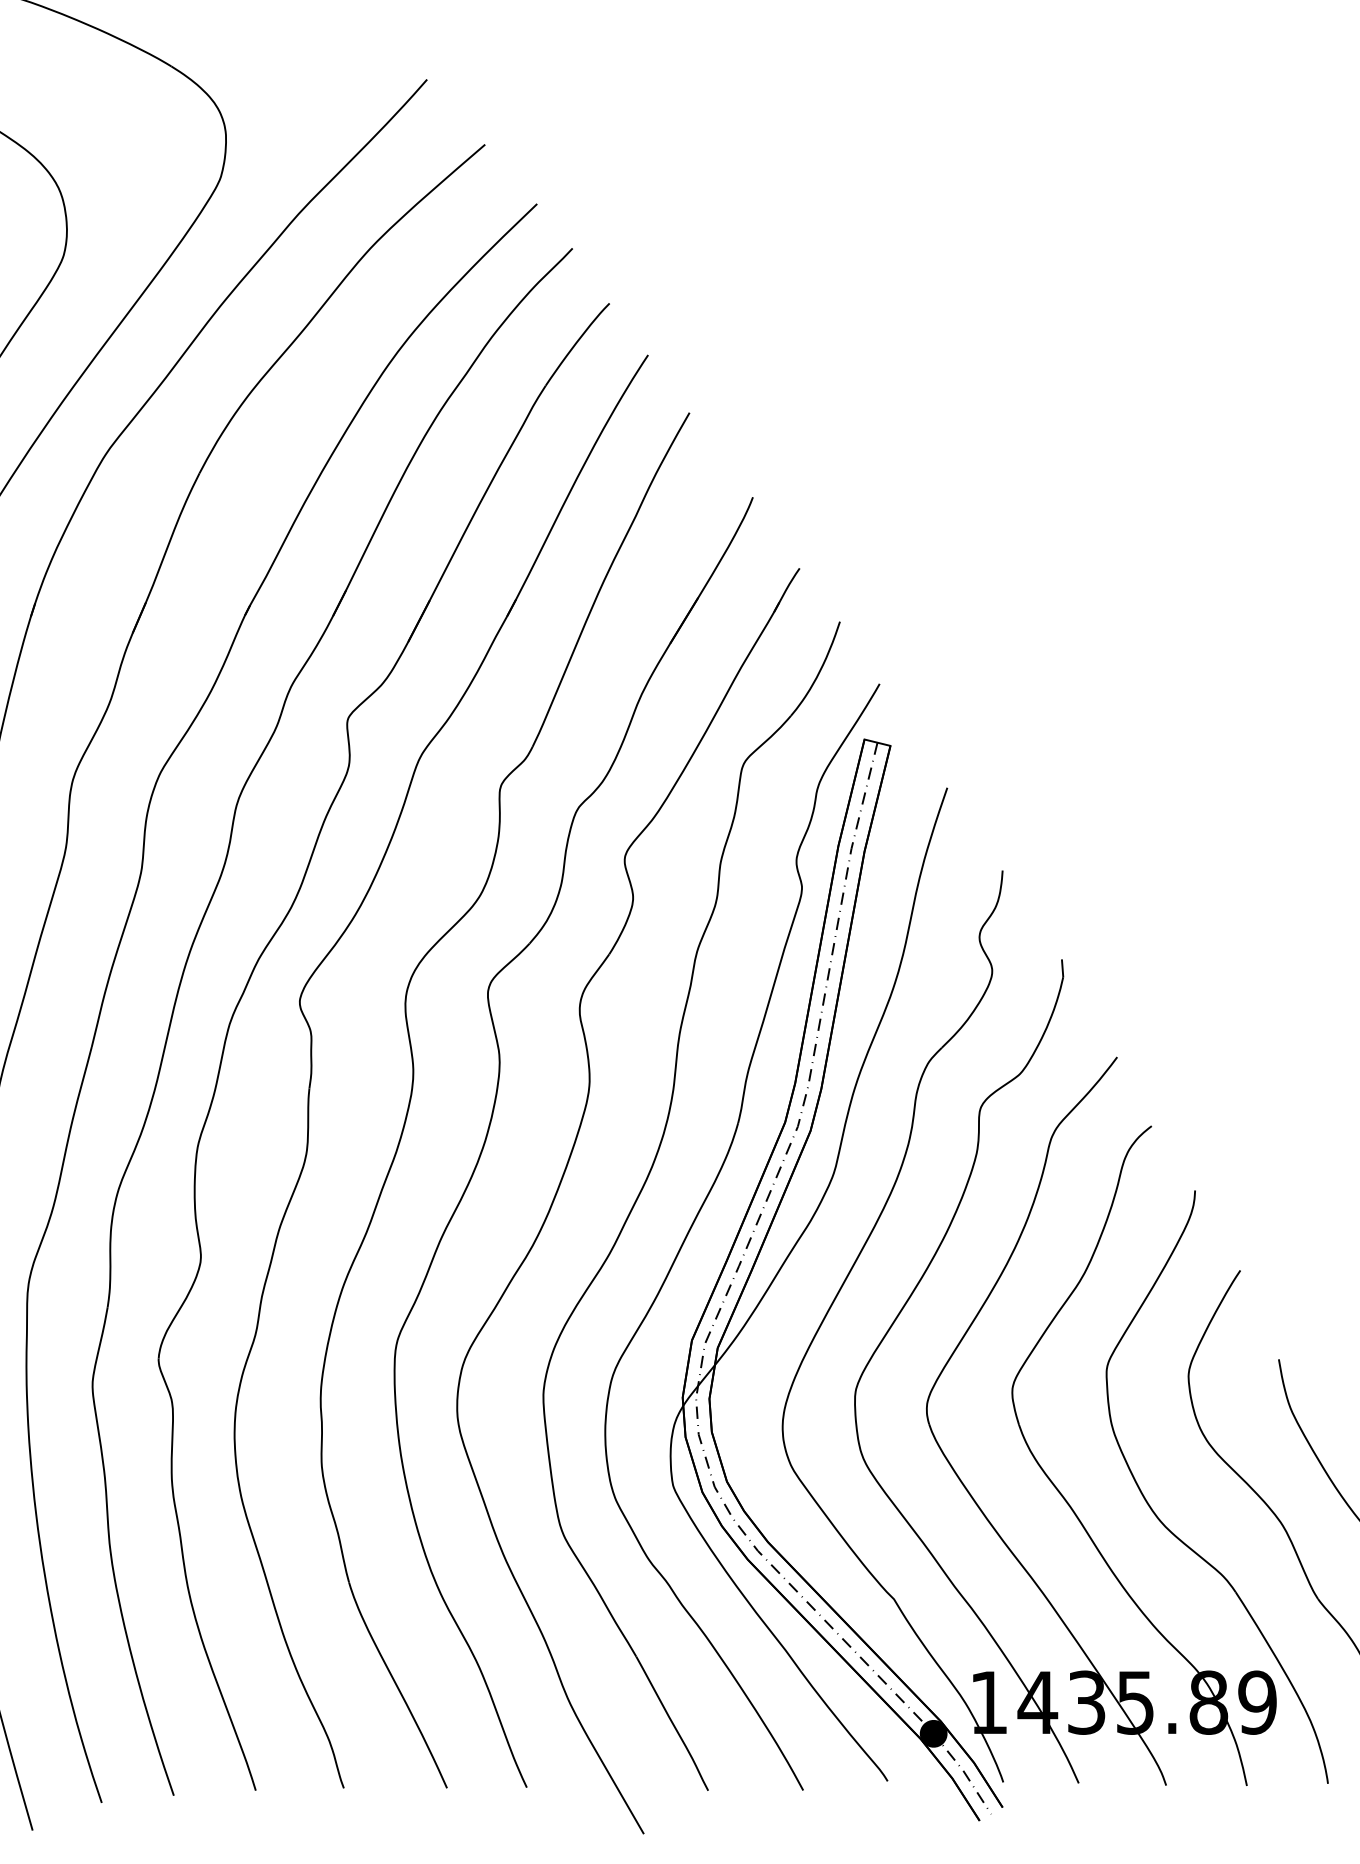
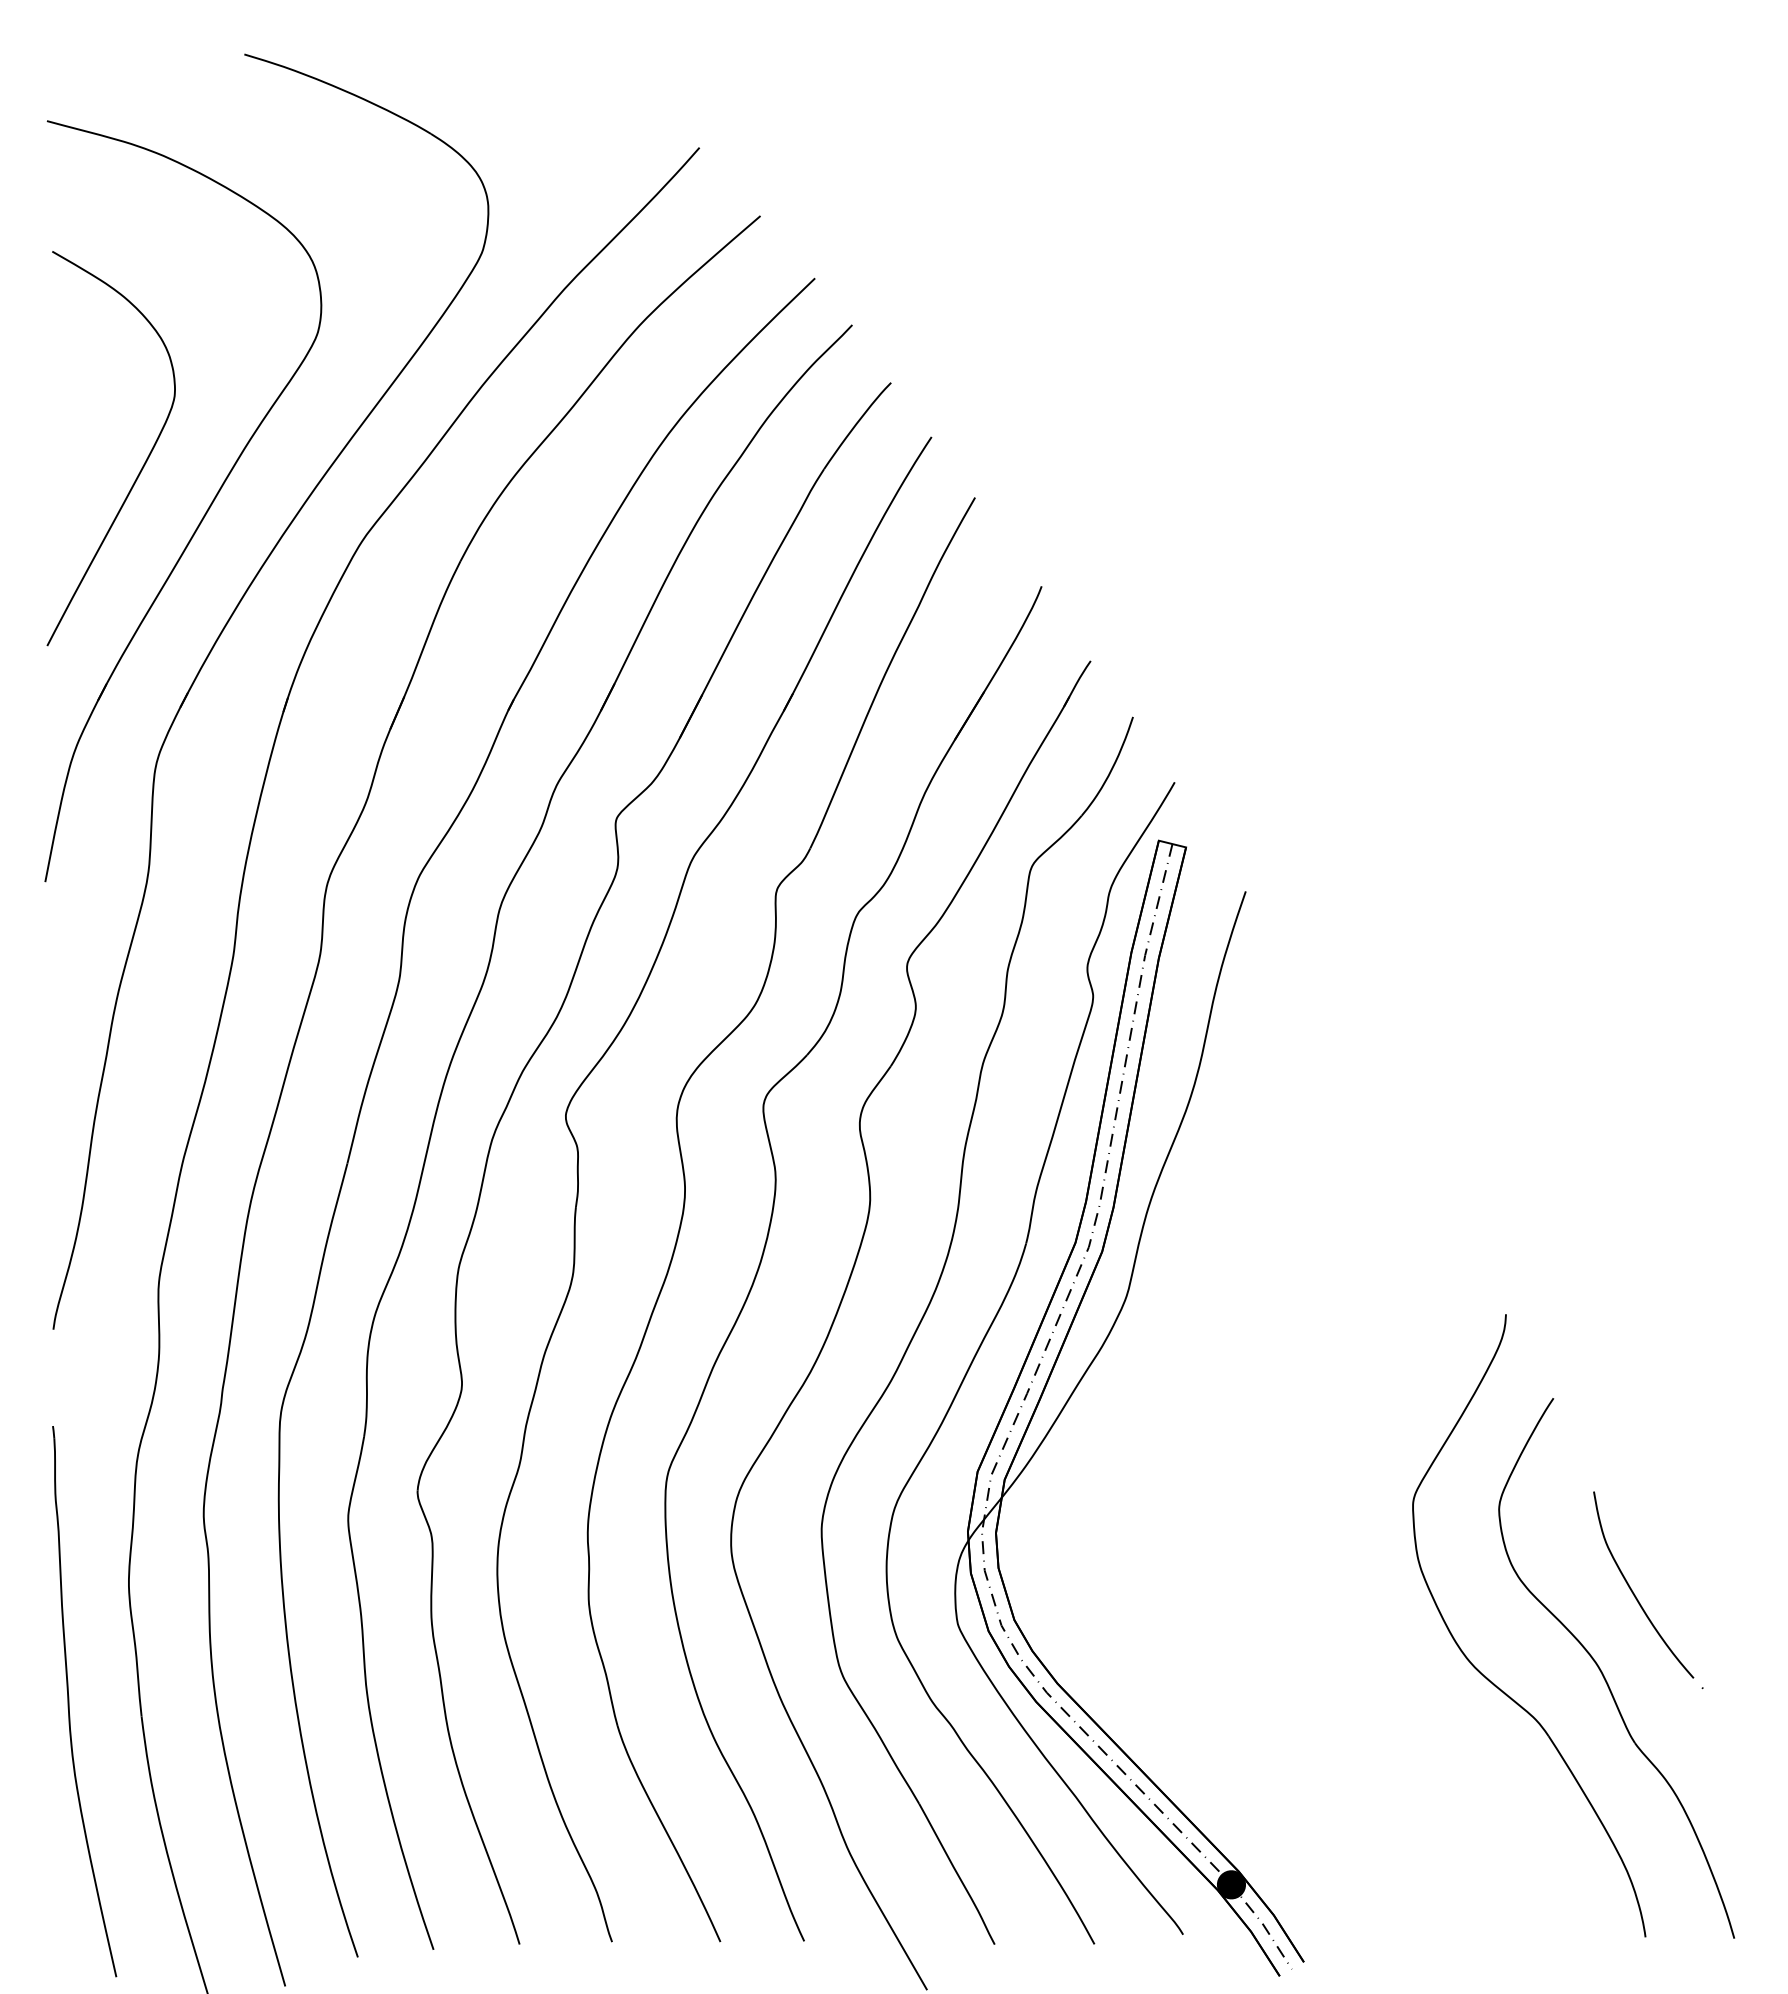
part: (1041, 1335) -> (1344, 1466), removed

